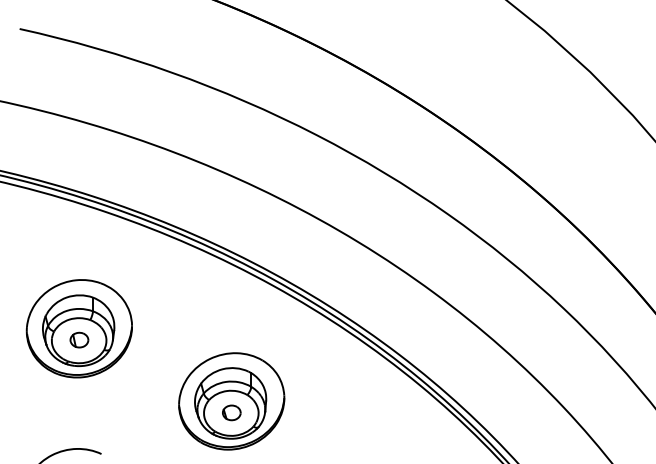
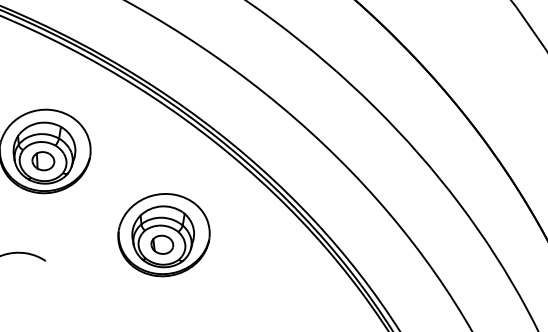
part: (79, 339) -> (43, 160), size x1.43
part: (231, 412) -> (162, 244), size x1.43

